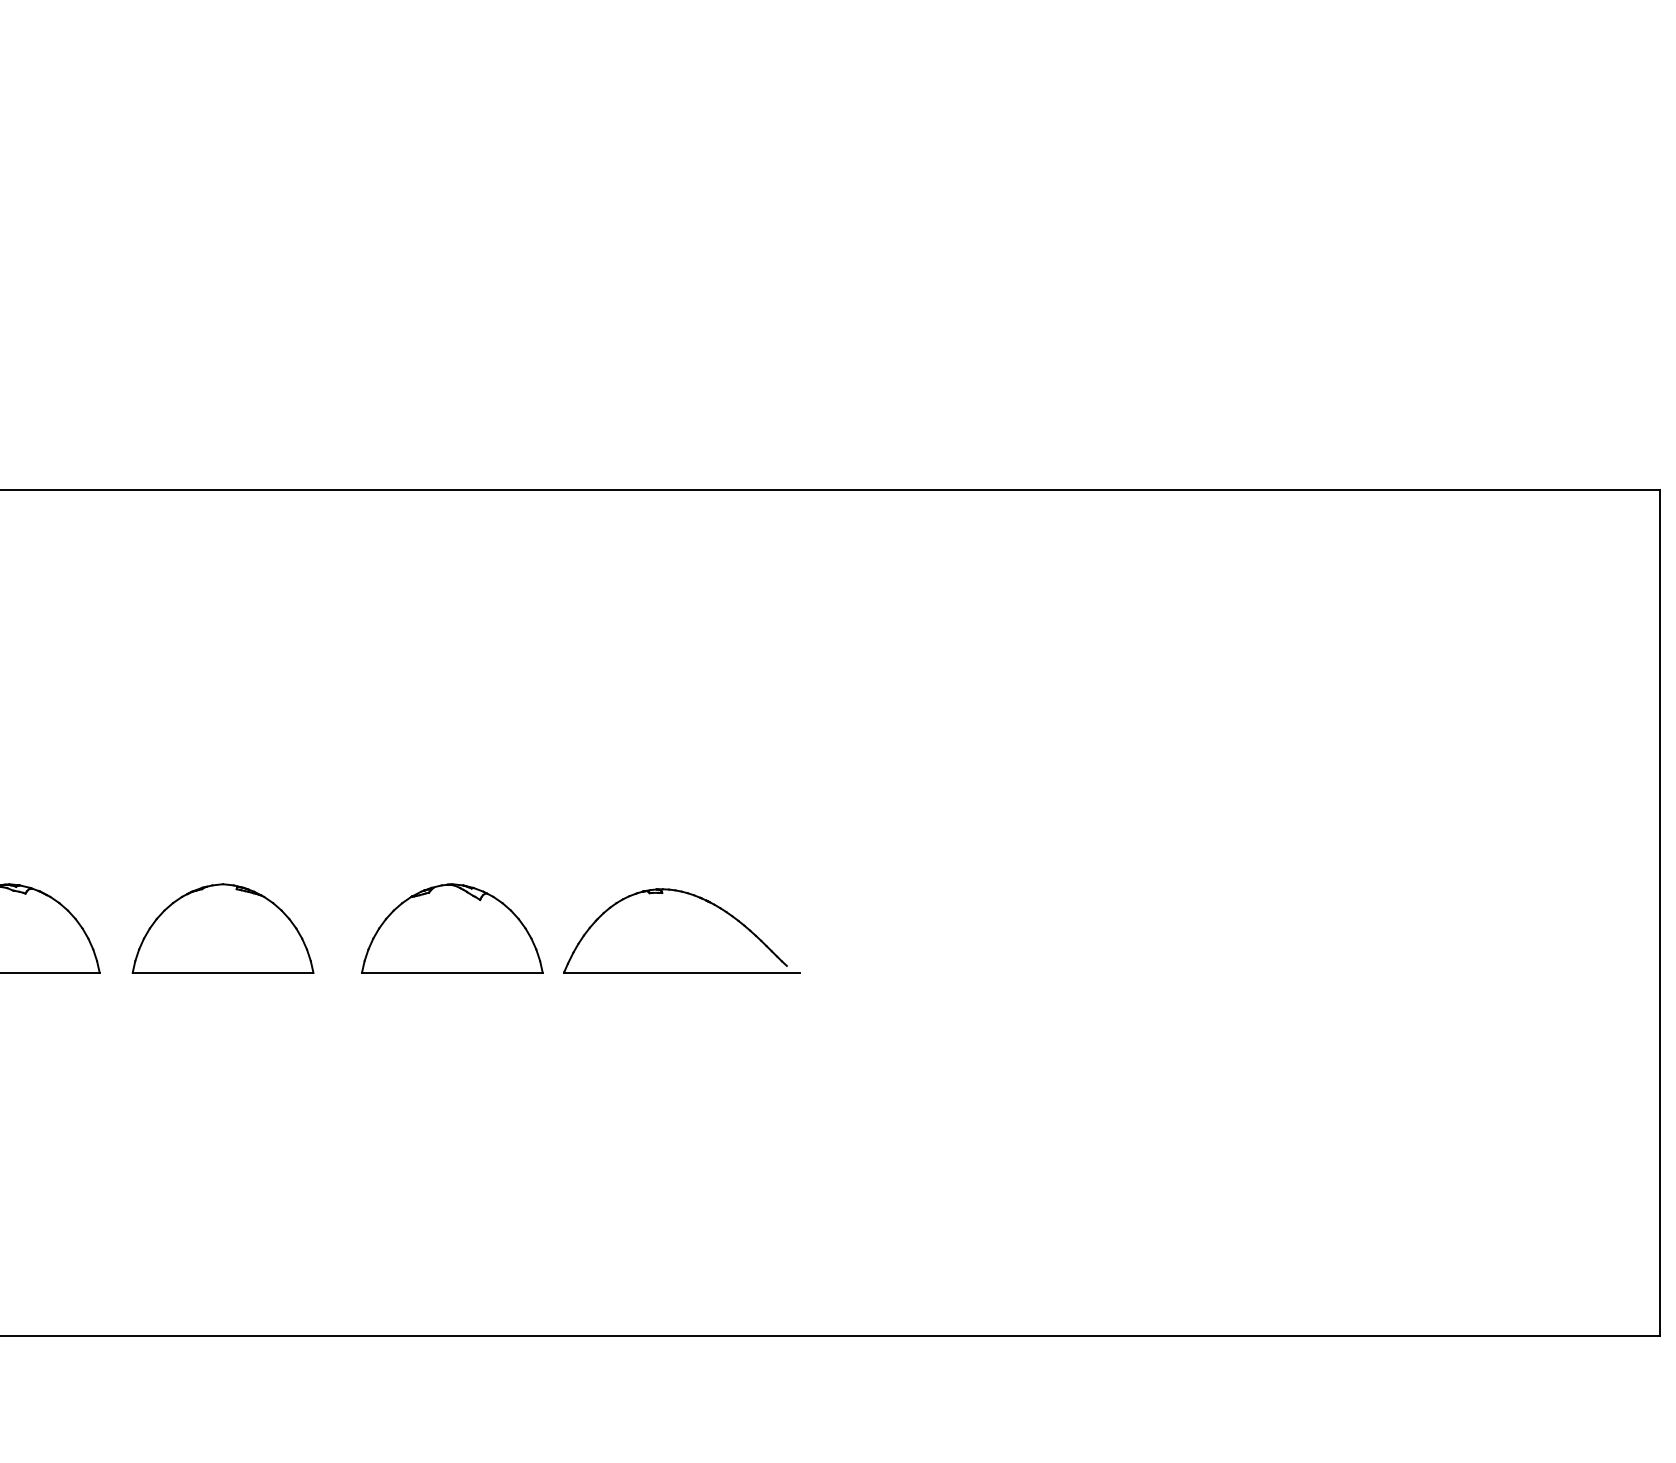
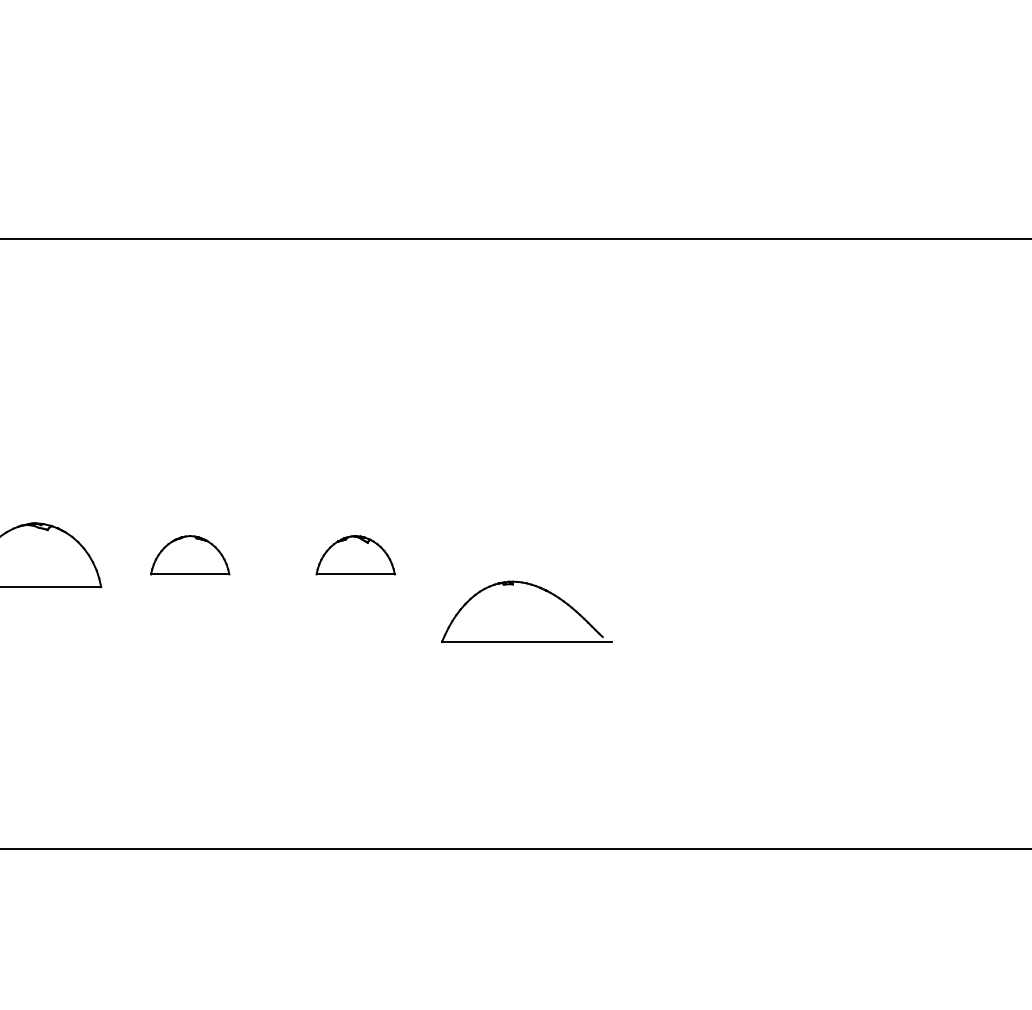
part: (693, 896) -> (535, 586), moved
part: (222, 928) -> (189, 555), size x0.6
part: (452, 928) -> (355, 555), size x0.6

